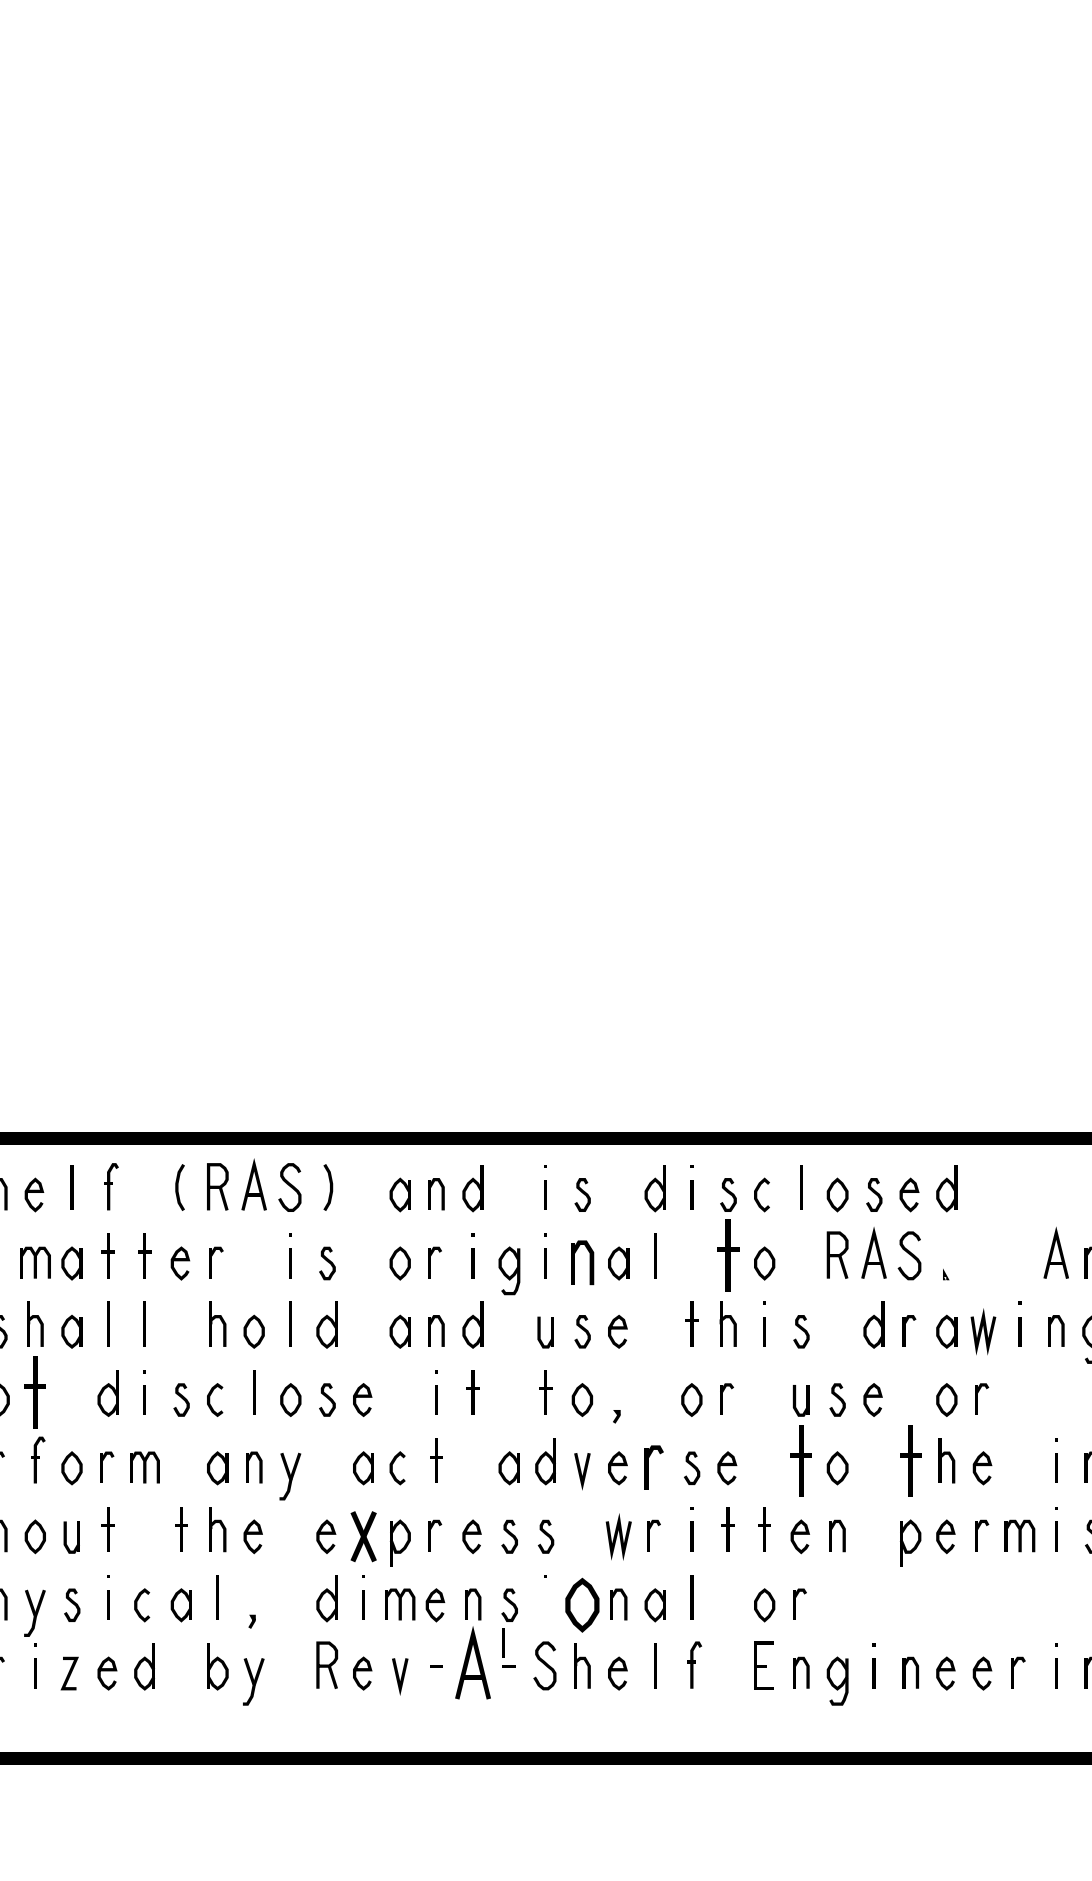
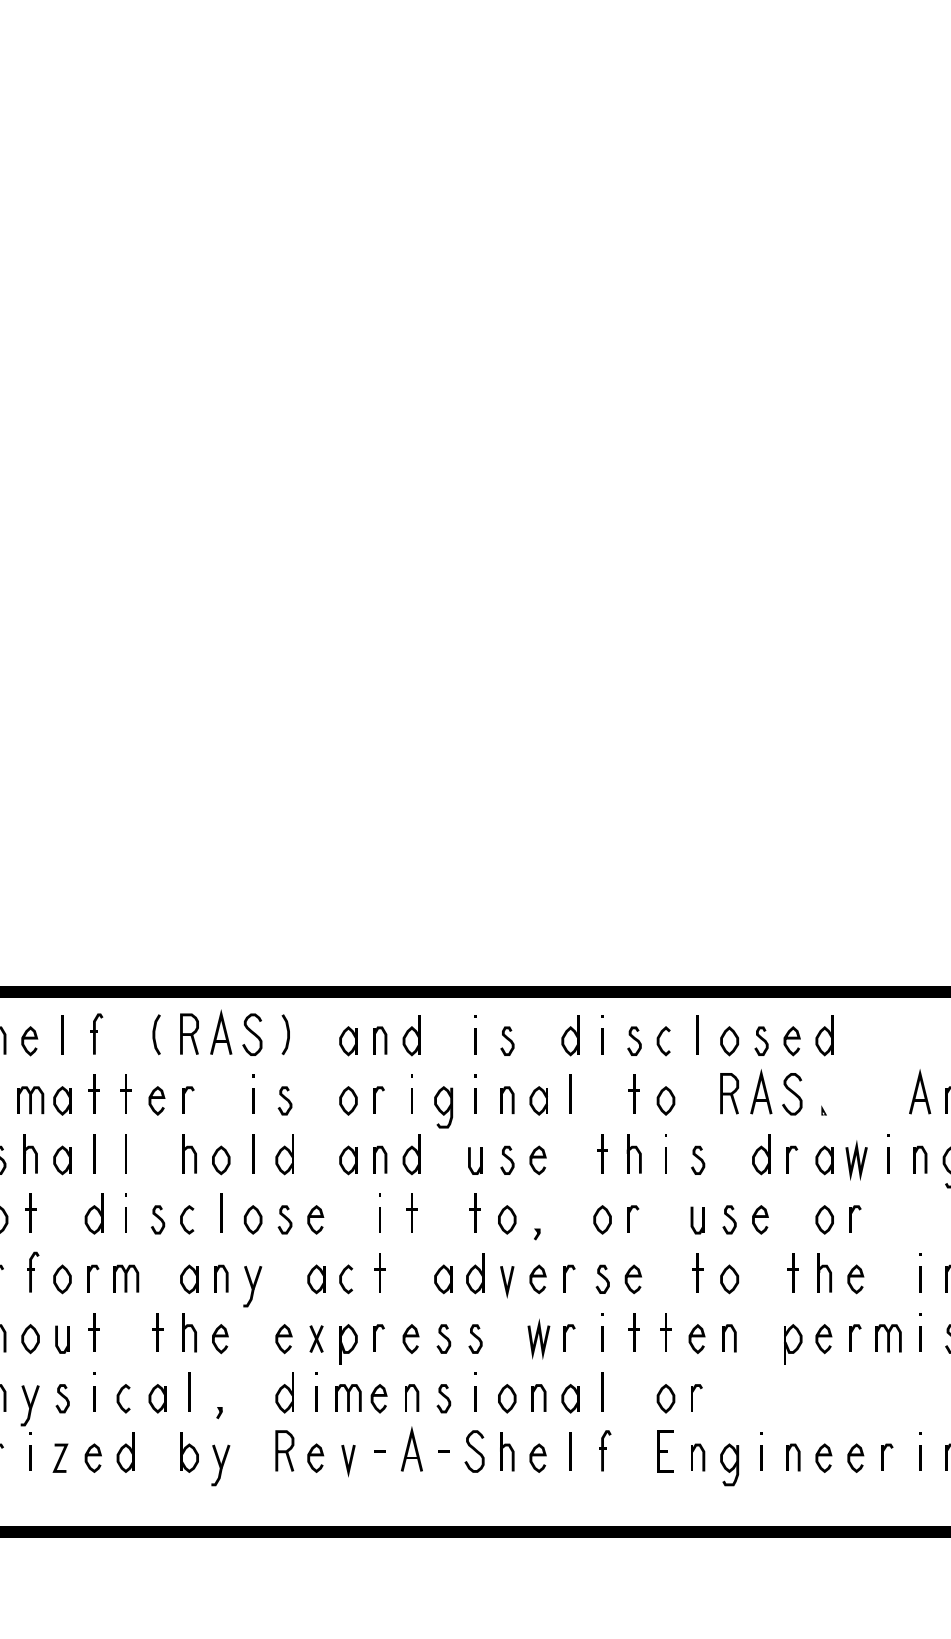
part: (727, 1255) -> (633, 1093), size x0.62
part: (582, 1262) -> (507, 1100), size x0.71
part: (35, 1392) -> (30, 1213), size x0.62
part: (801, 1460) -> (698, 1272), size x0.62
part: (910, 1460) -> (793, 1272), size x0.62
part: (653, 1466) -> (569, 1277), size x0.71
part: (363, 1536) -> (316, 1338), size x0.62
part: (582, 1605) -> (507, 1398), size x0.62
line: (503, 1642) -> (475, 1398), moved
part: (472, 1662) -> (411, 1448), size x0.71

